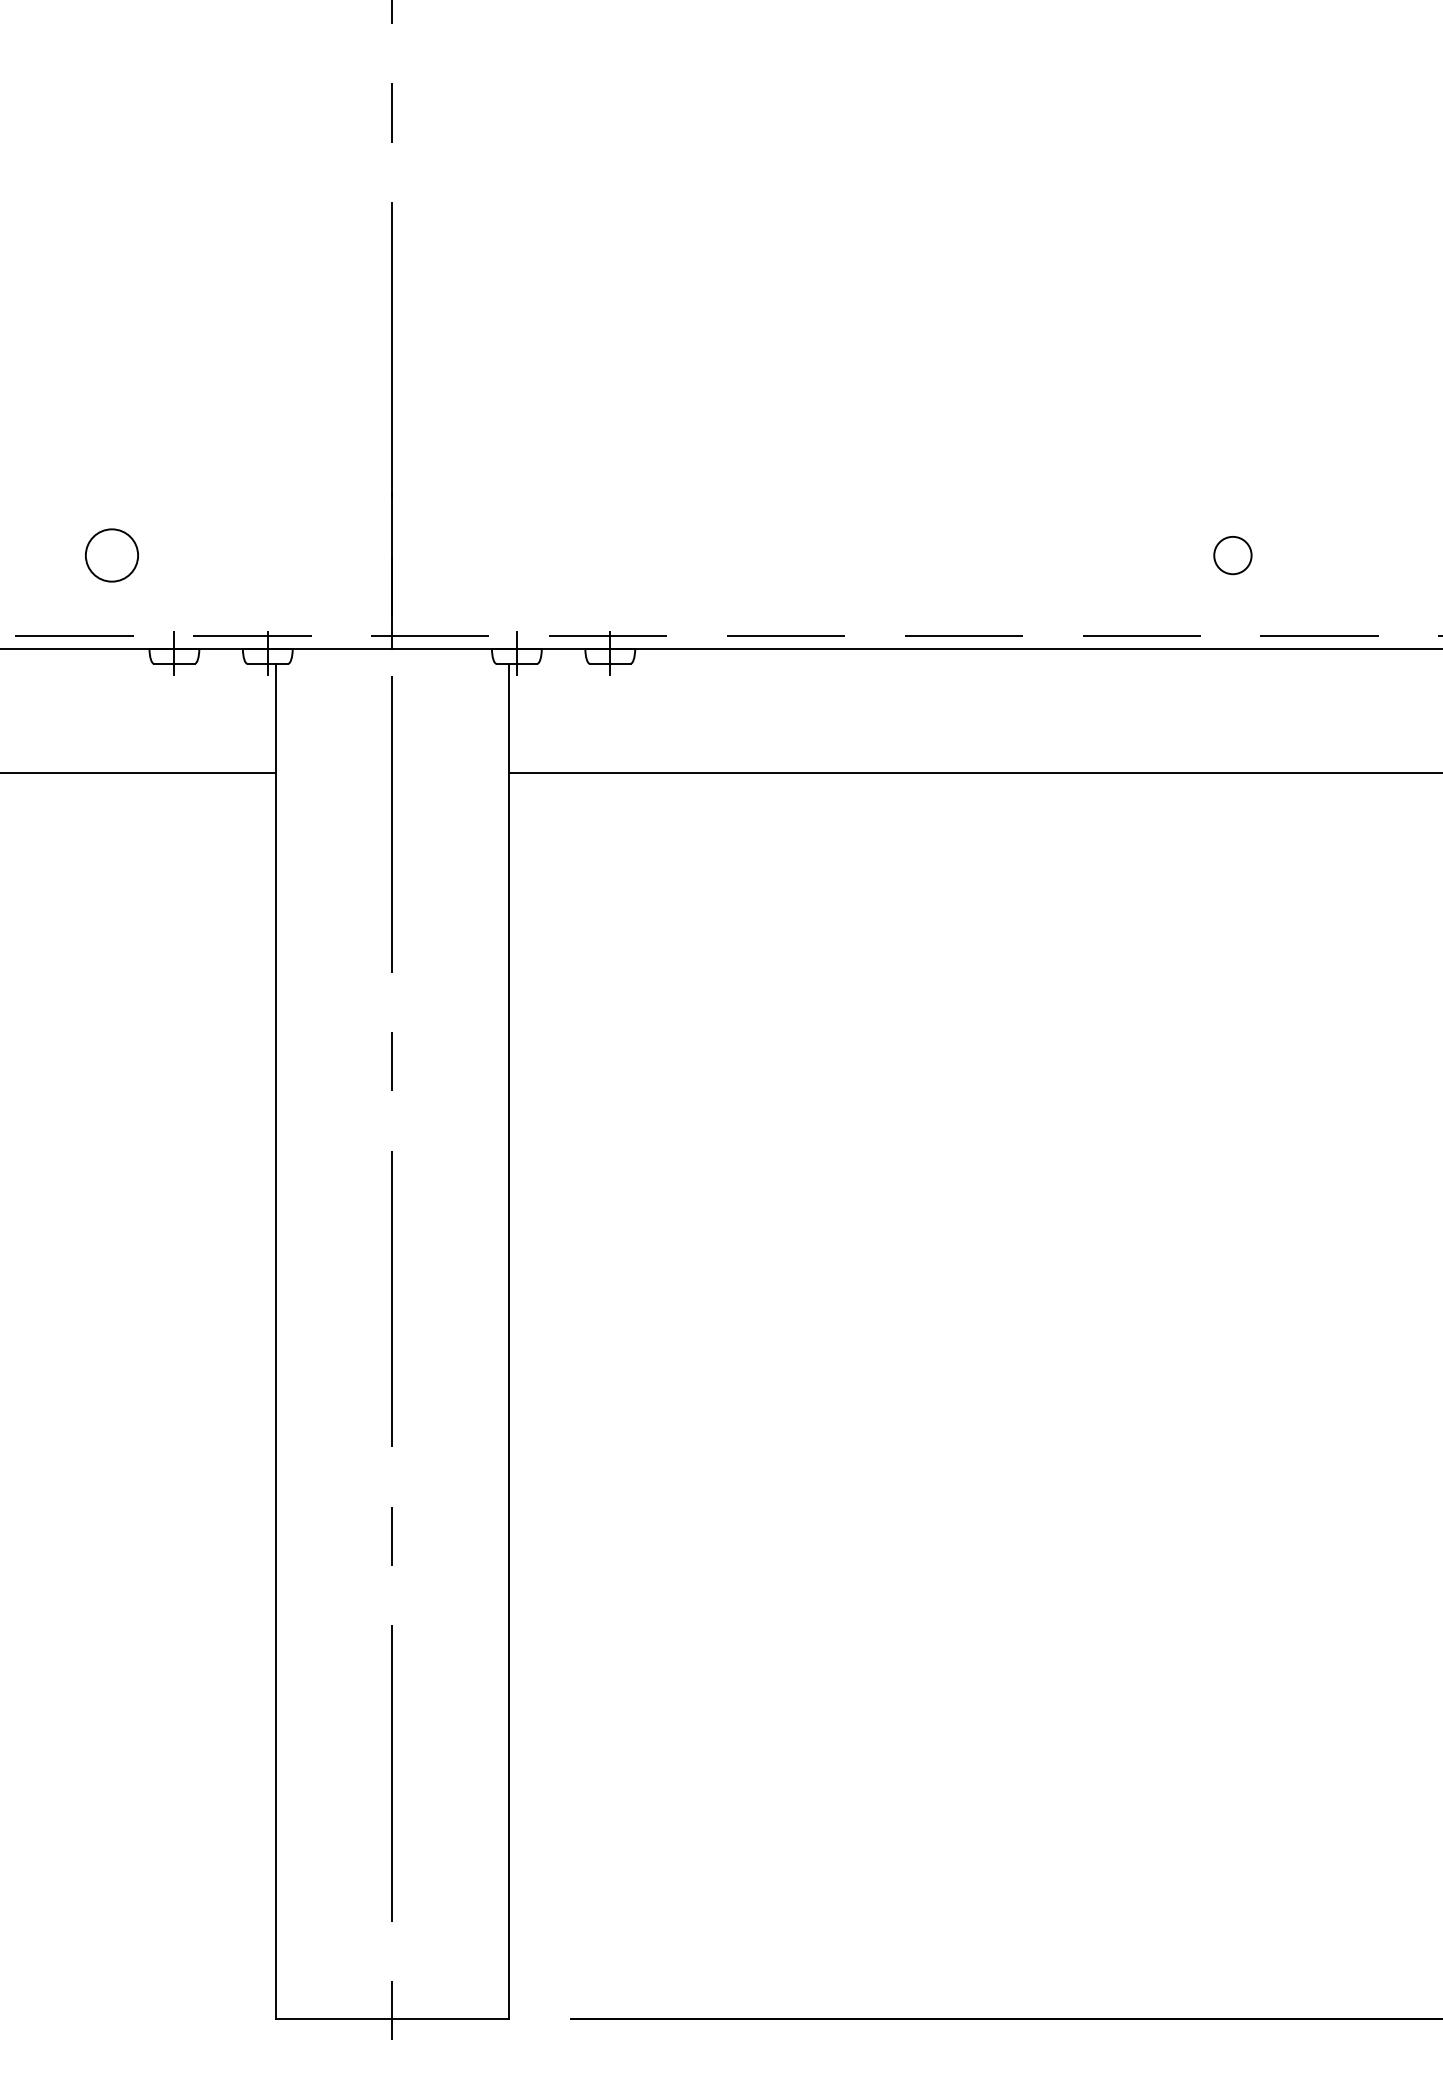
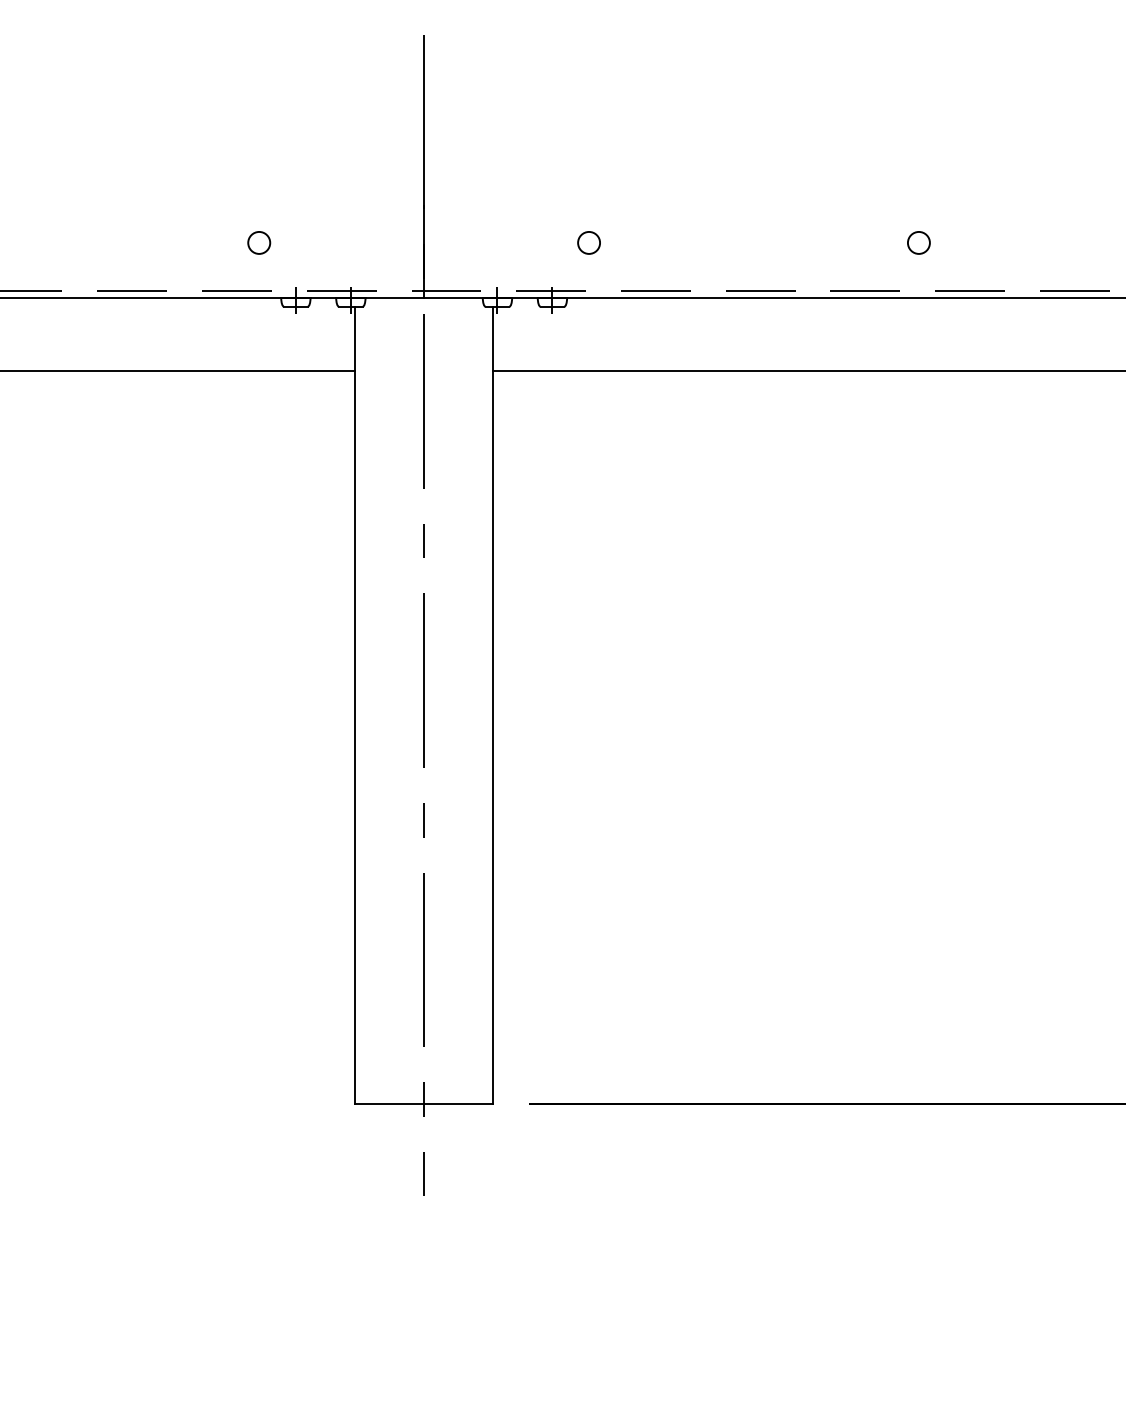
circle: (112, 554) -> (259, 242), size x0.71
circle: (671, 554) -> (588, 242), added

